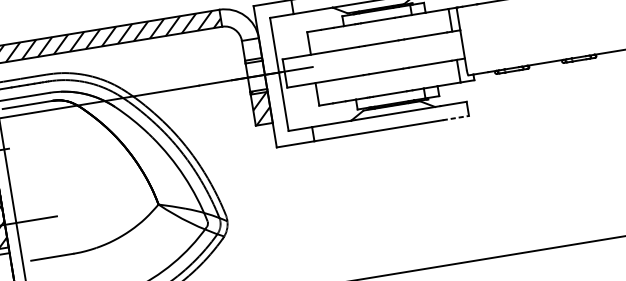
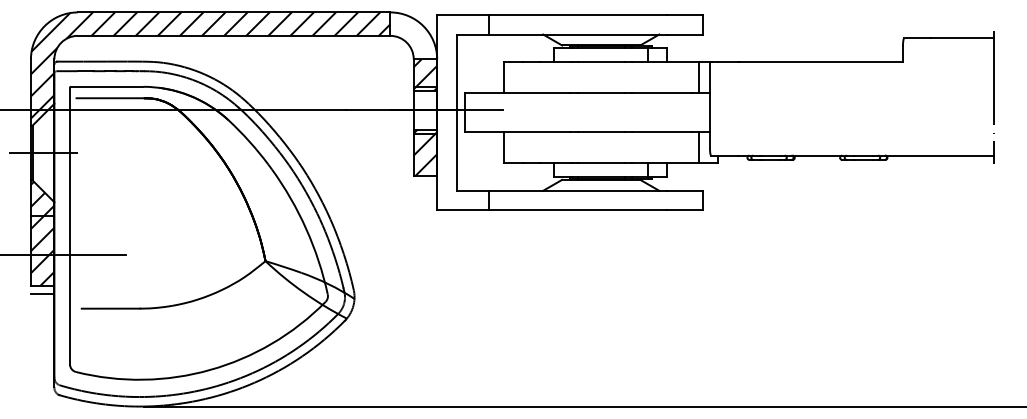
hatch: (252, 50) -> (425, 74), added
line: (456, 118) -> (685, 210), dashed -> solid

